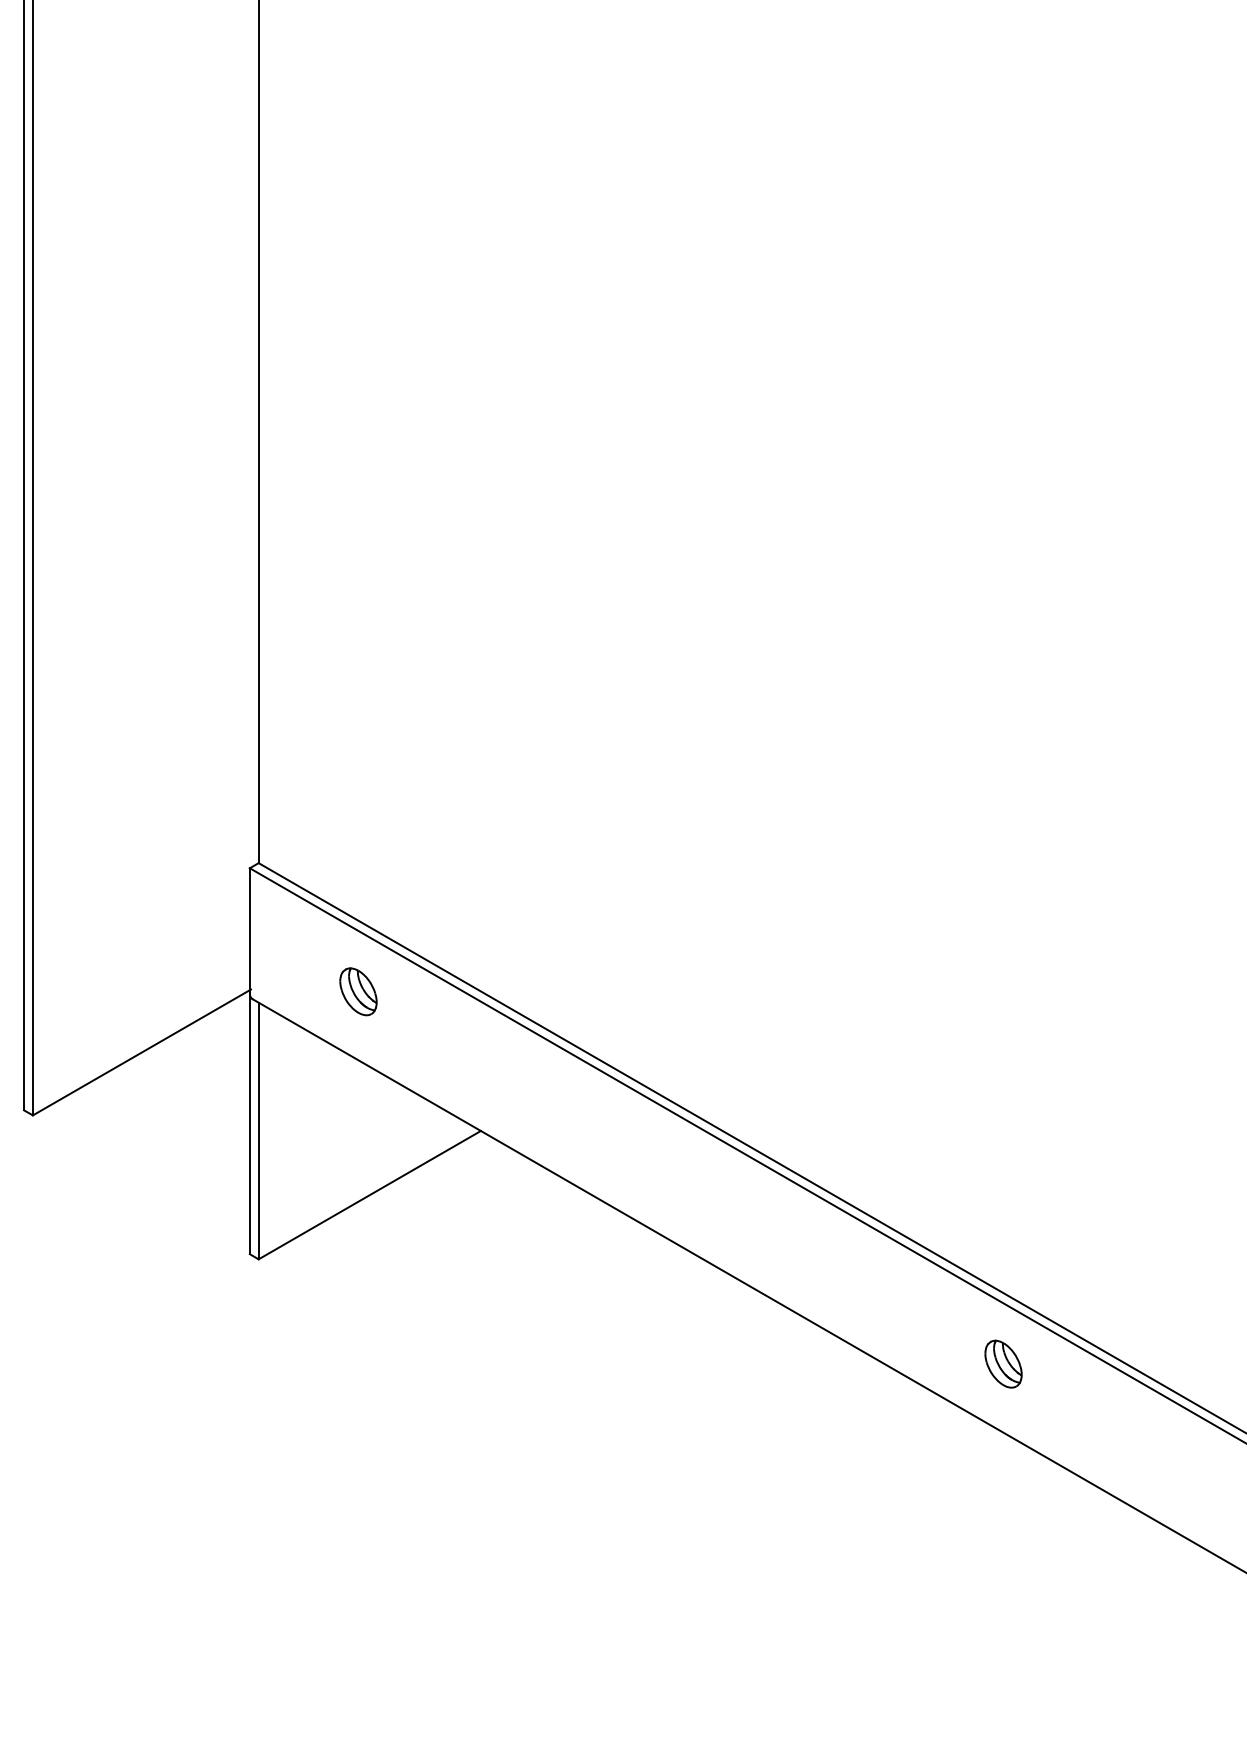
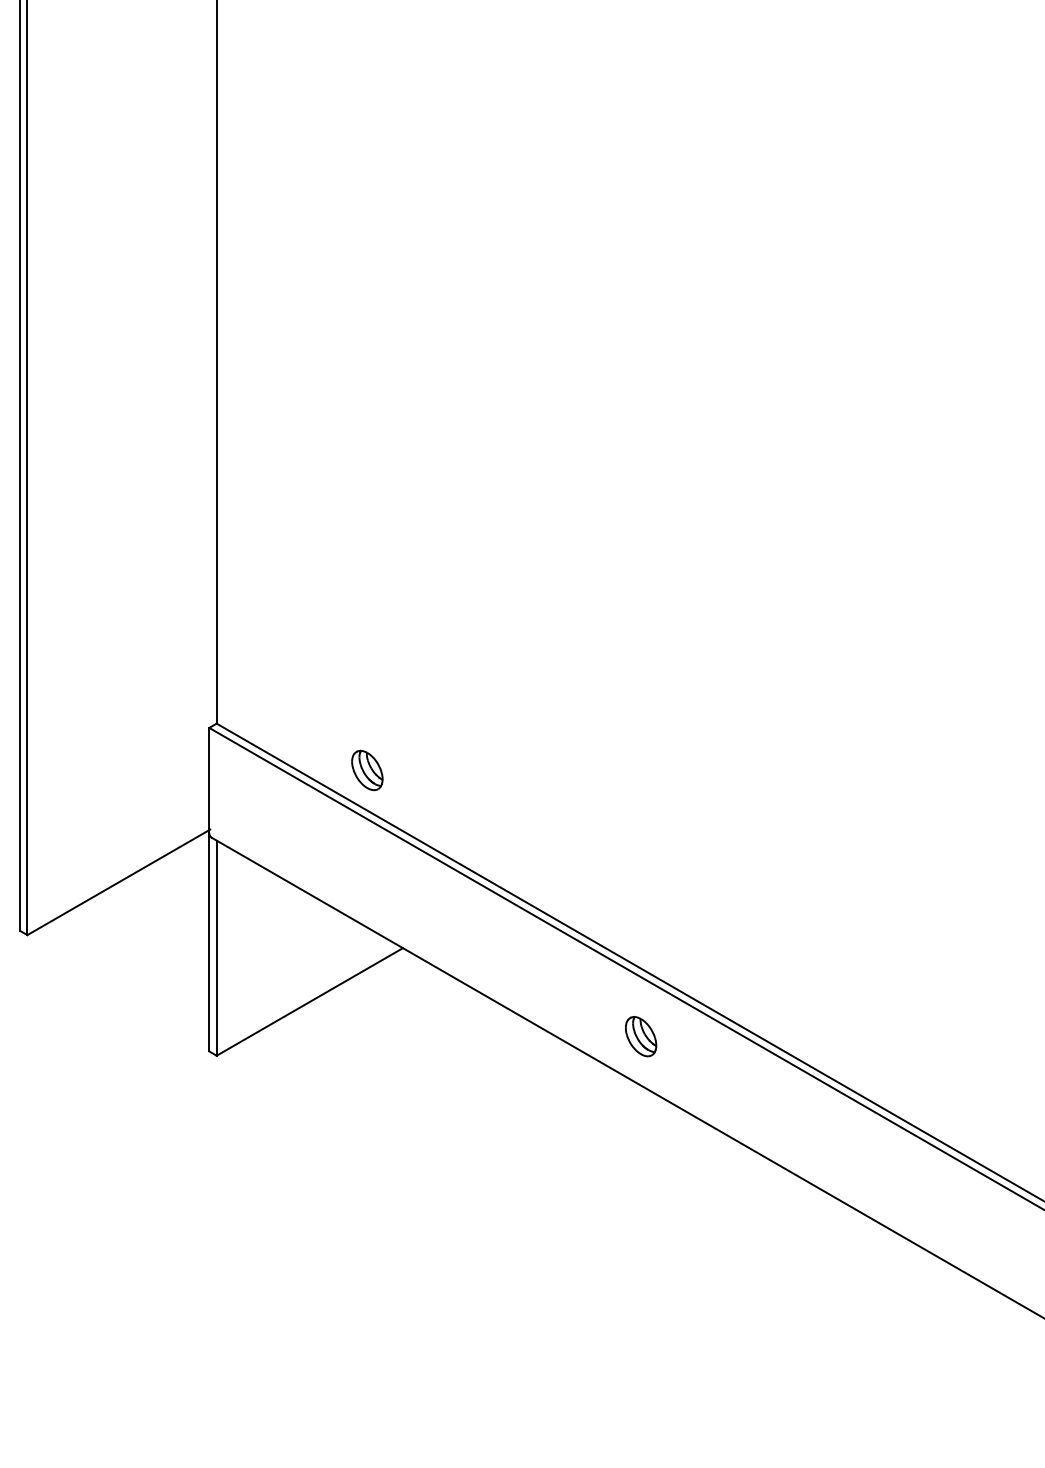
part: (358, 991) -> (367, 770), moved
part: (1004, 1364) -> (641, 1036), moved

